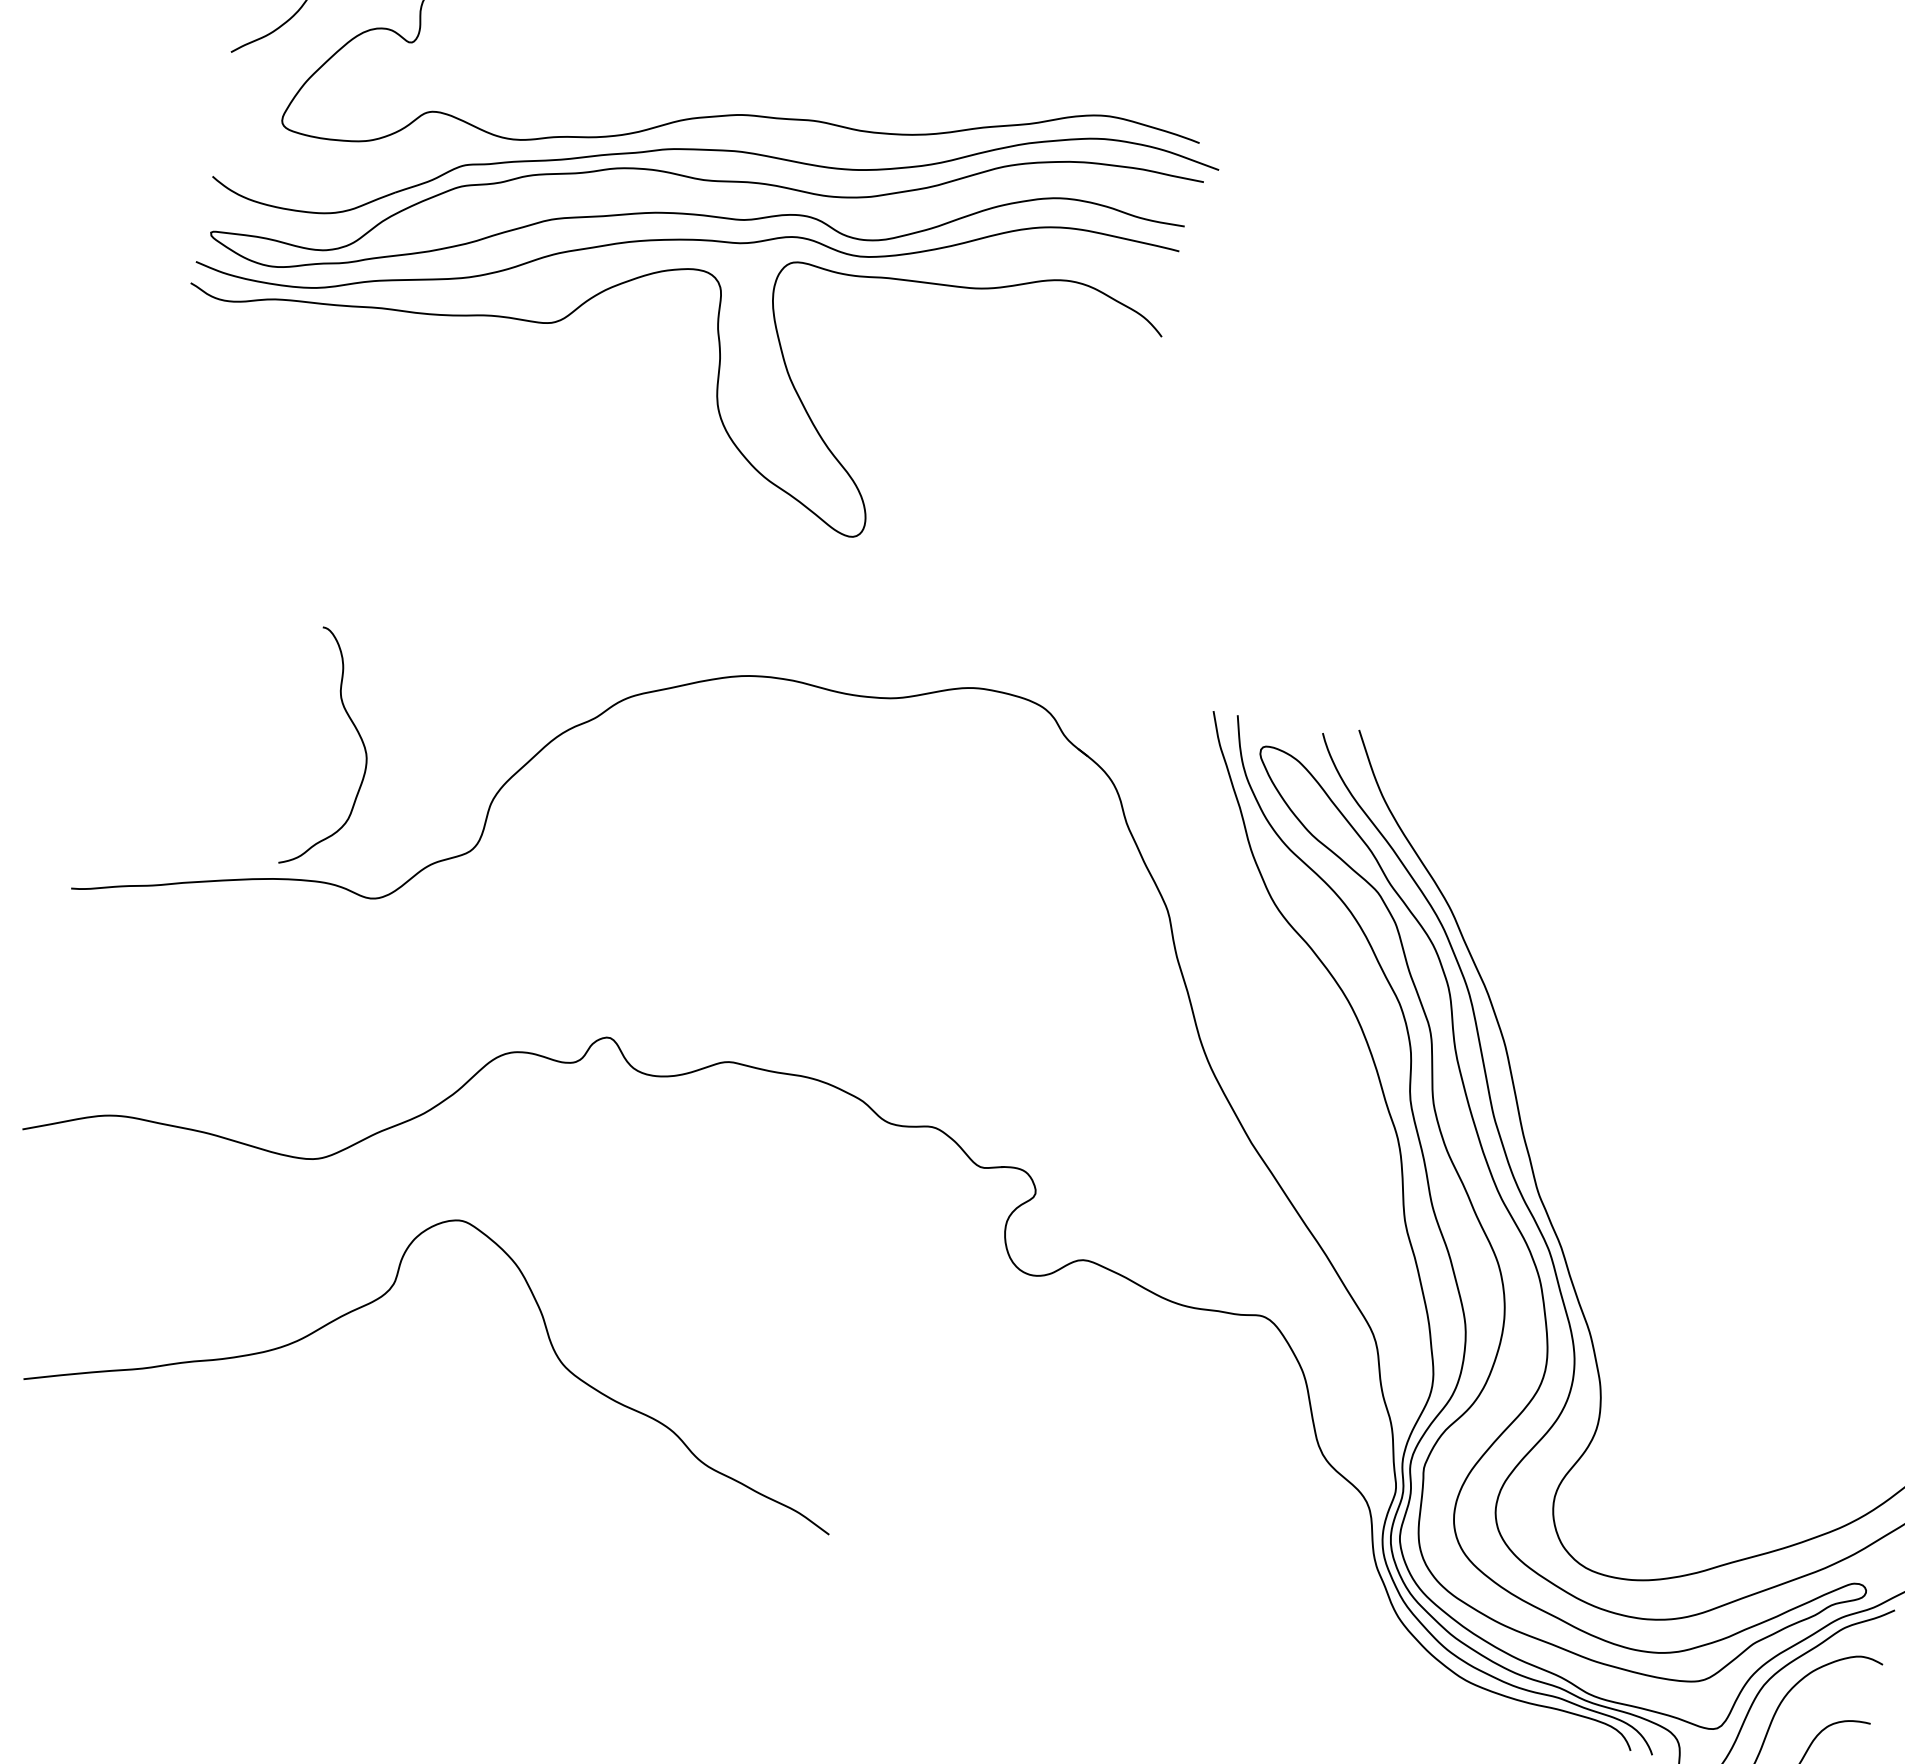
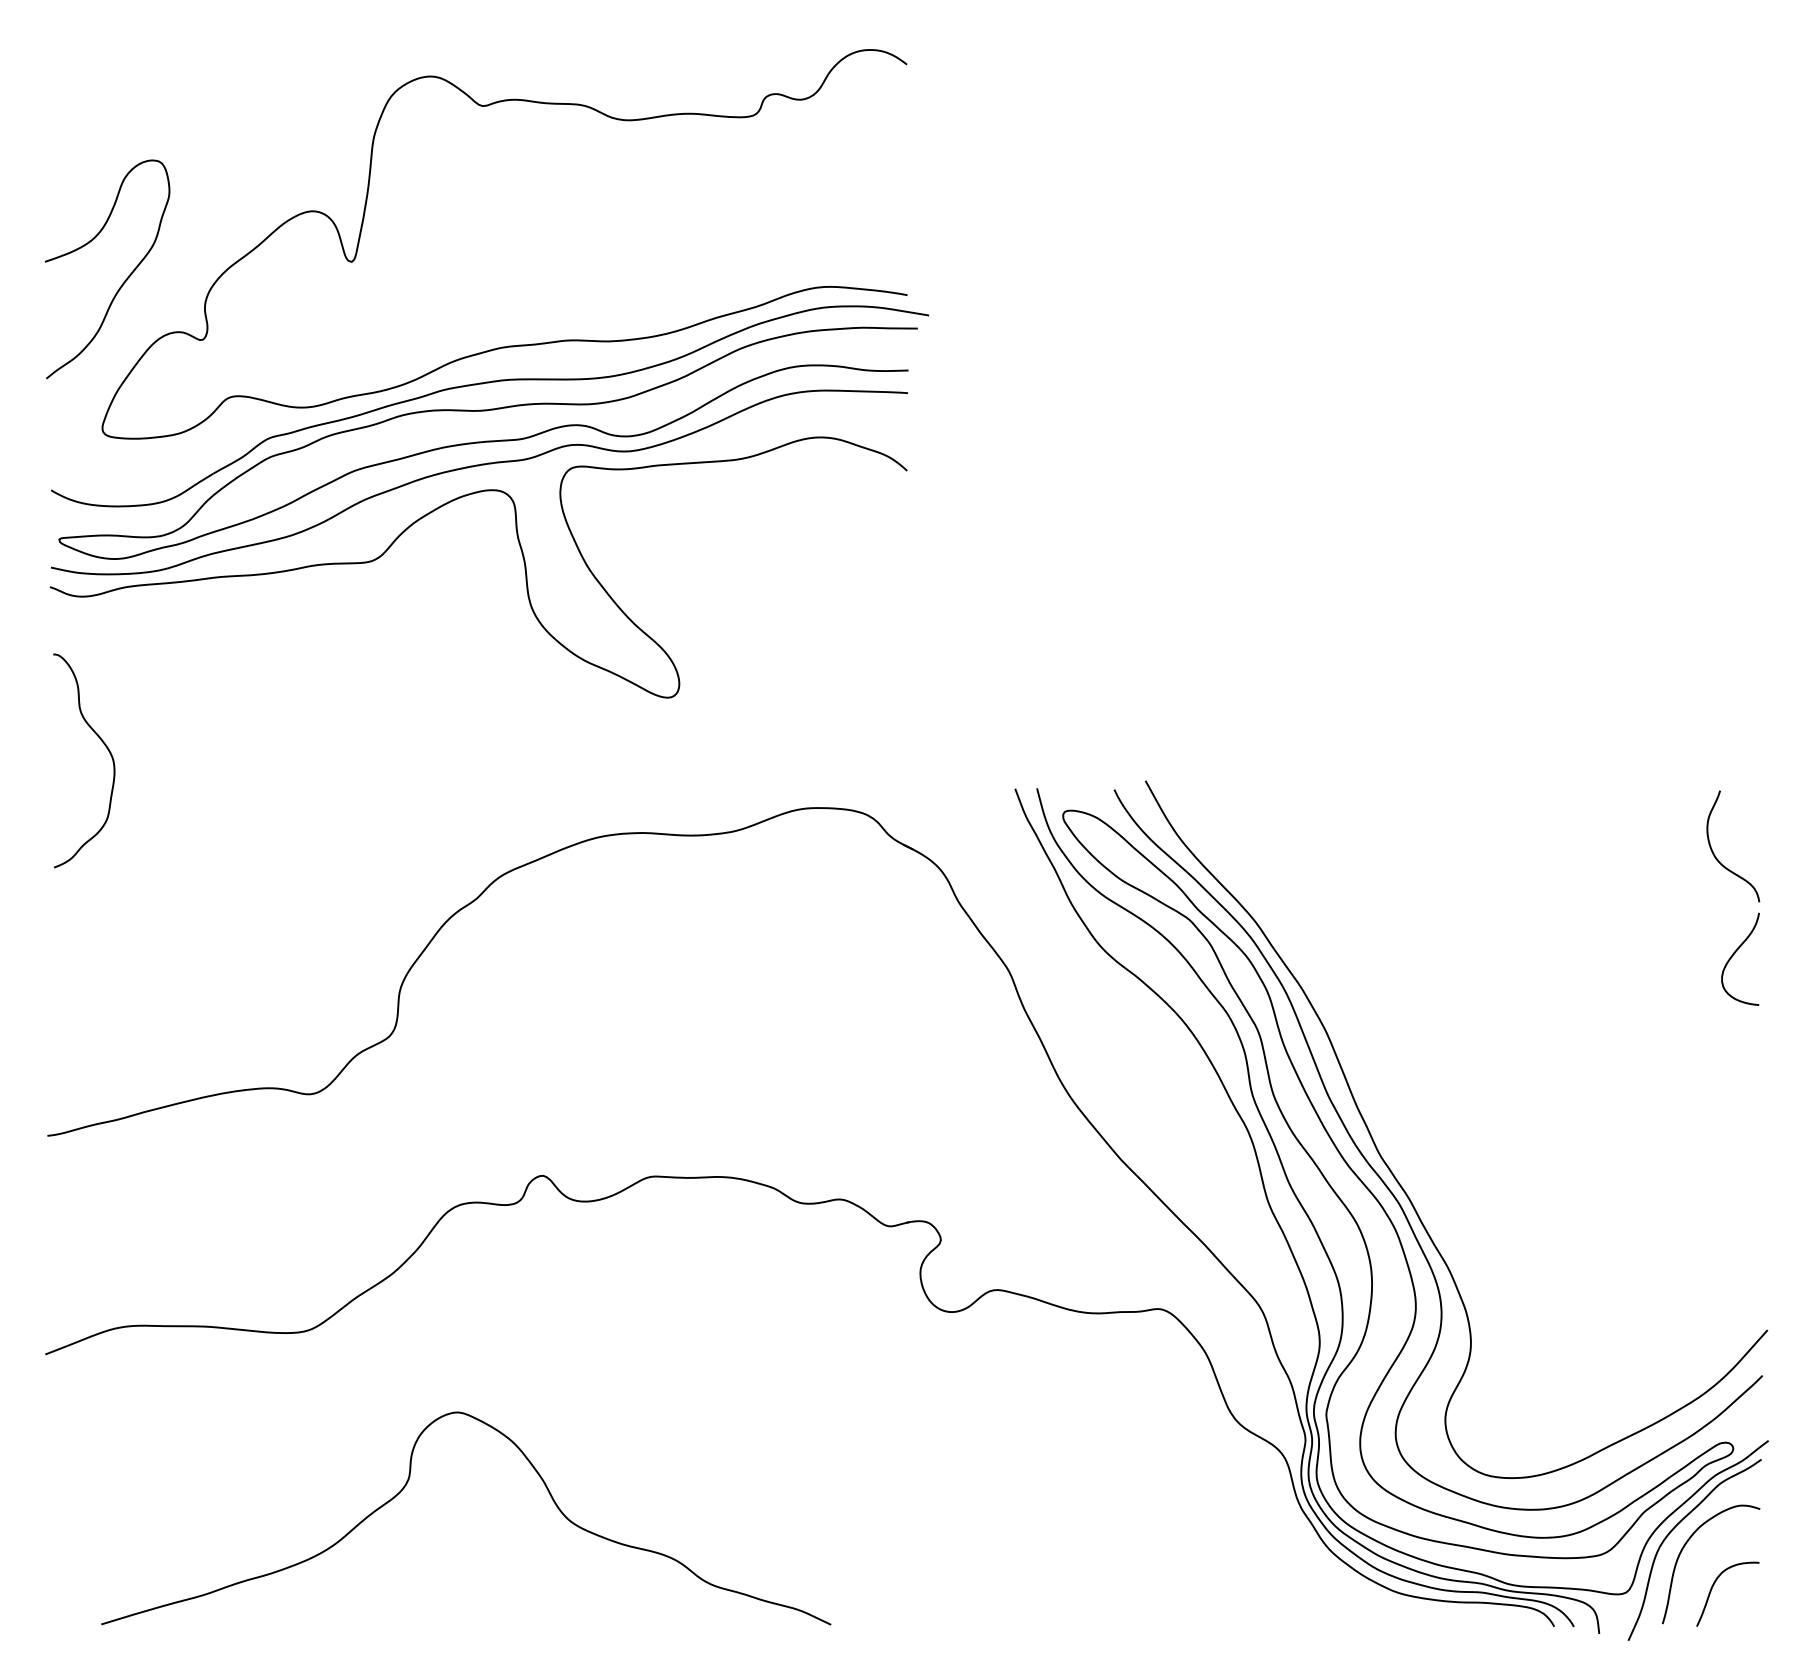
curve: (359, 737) -> (103, 744), moved
curve: (391, 1289) -> (407, 1484), moved

